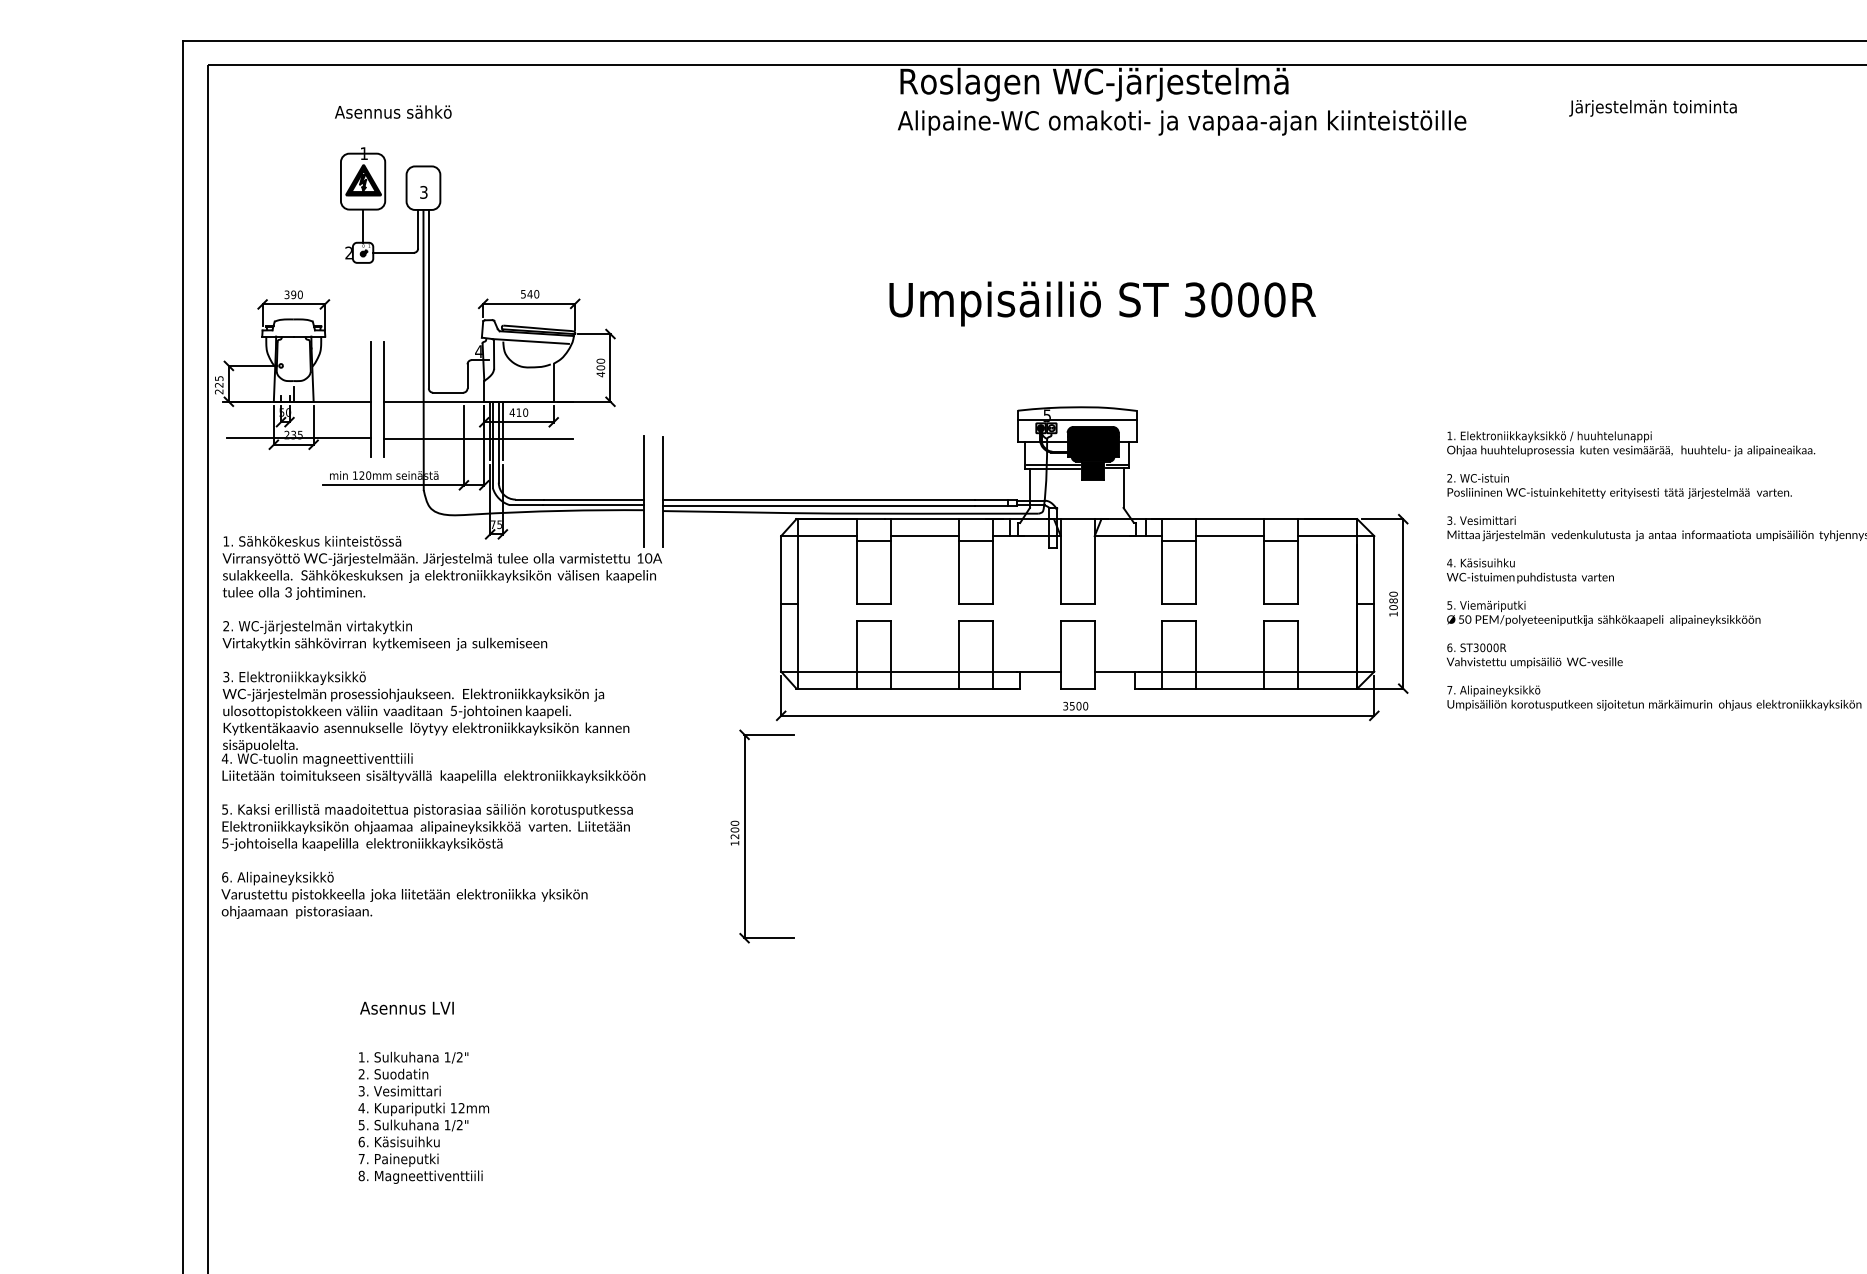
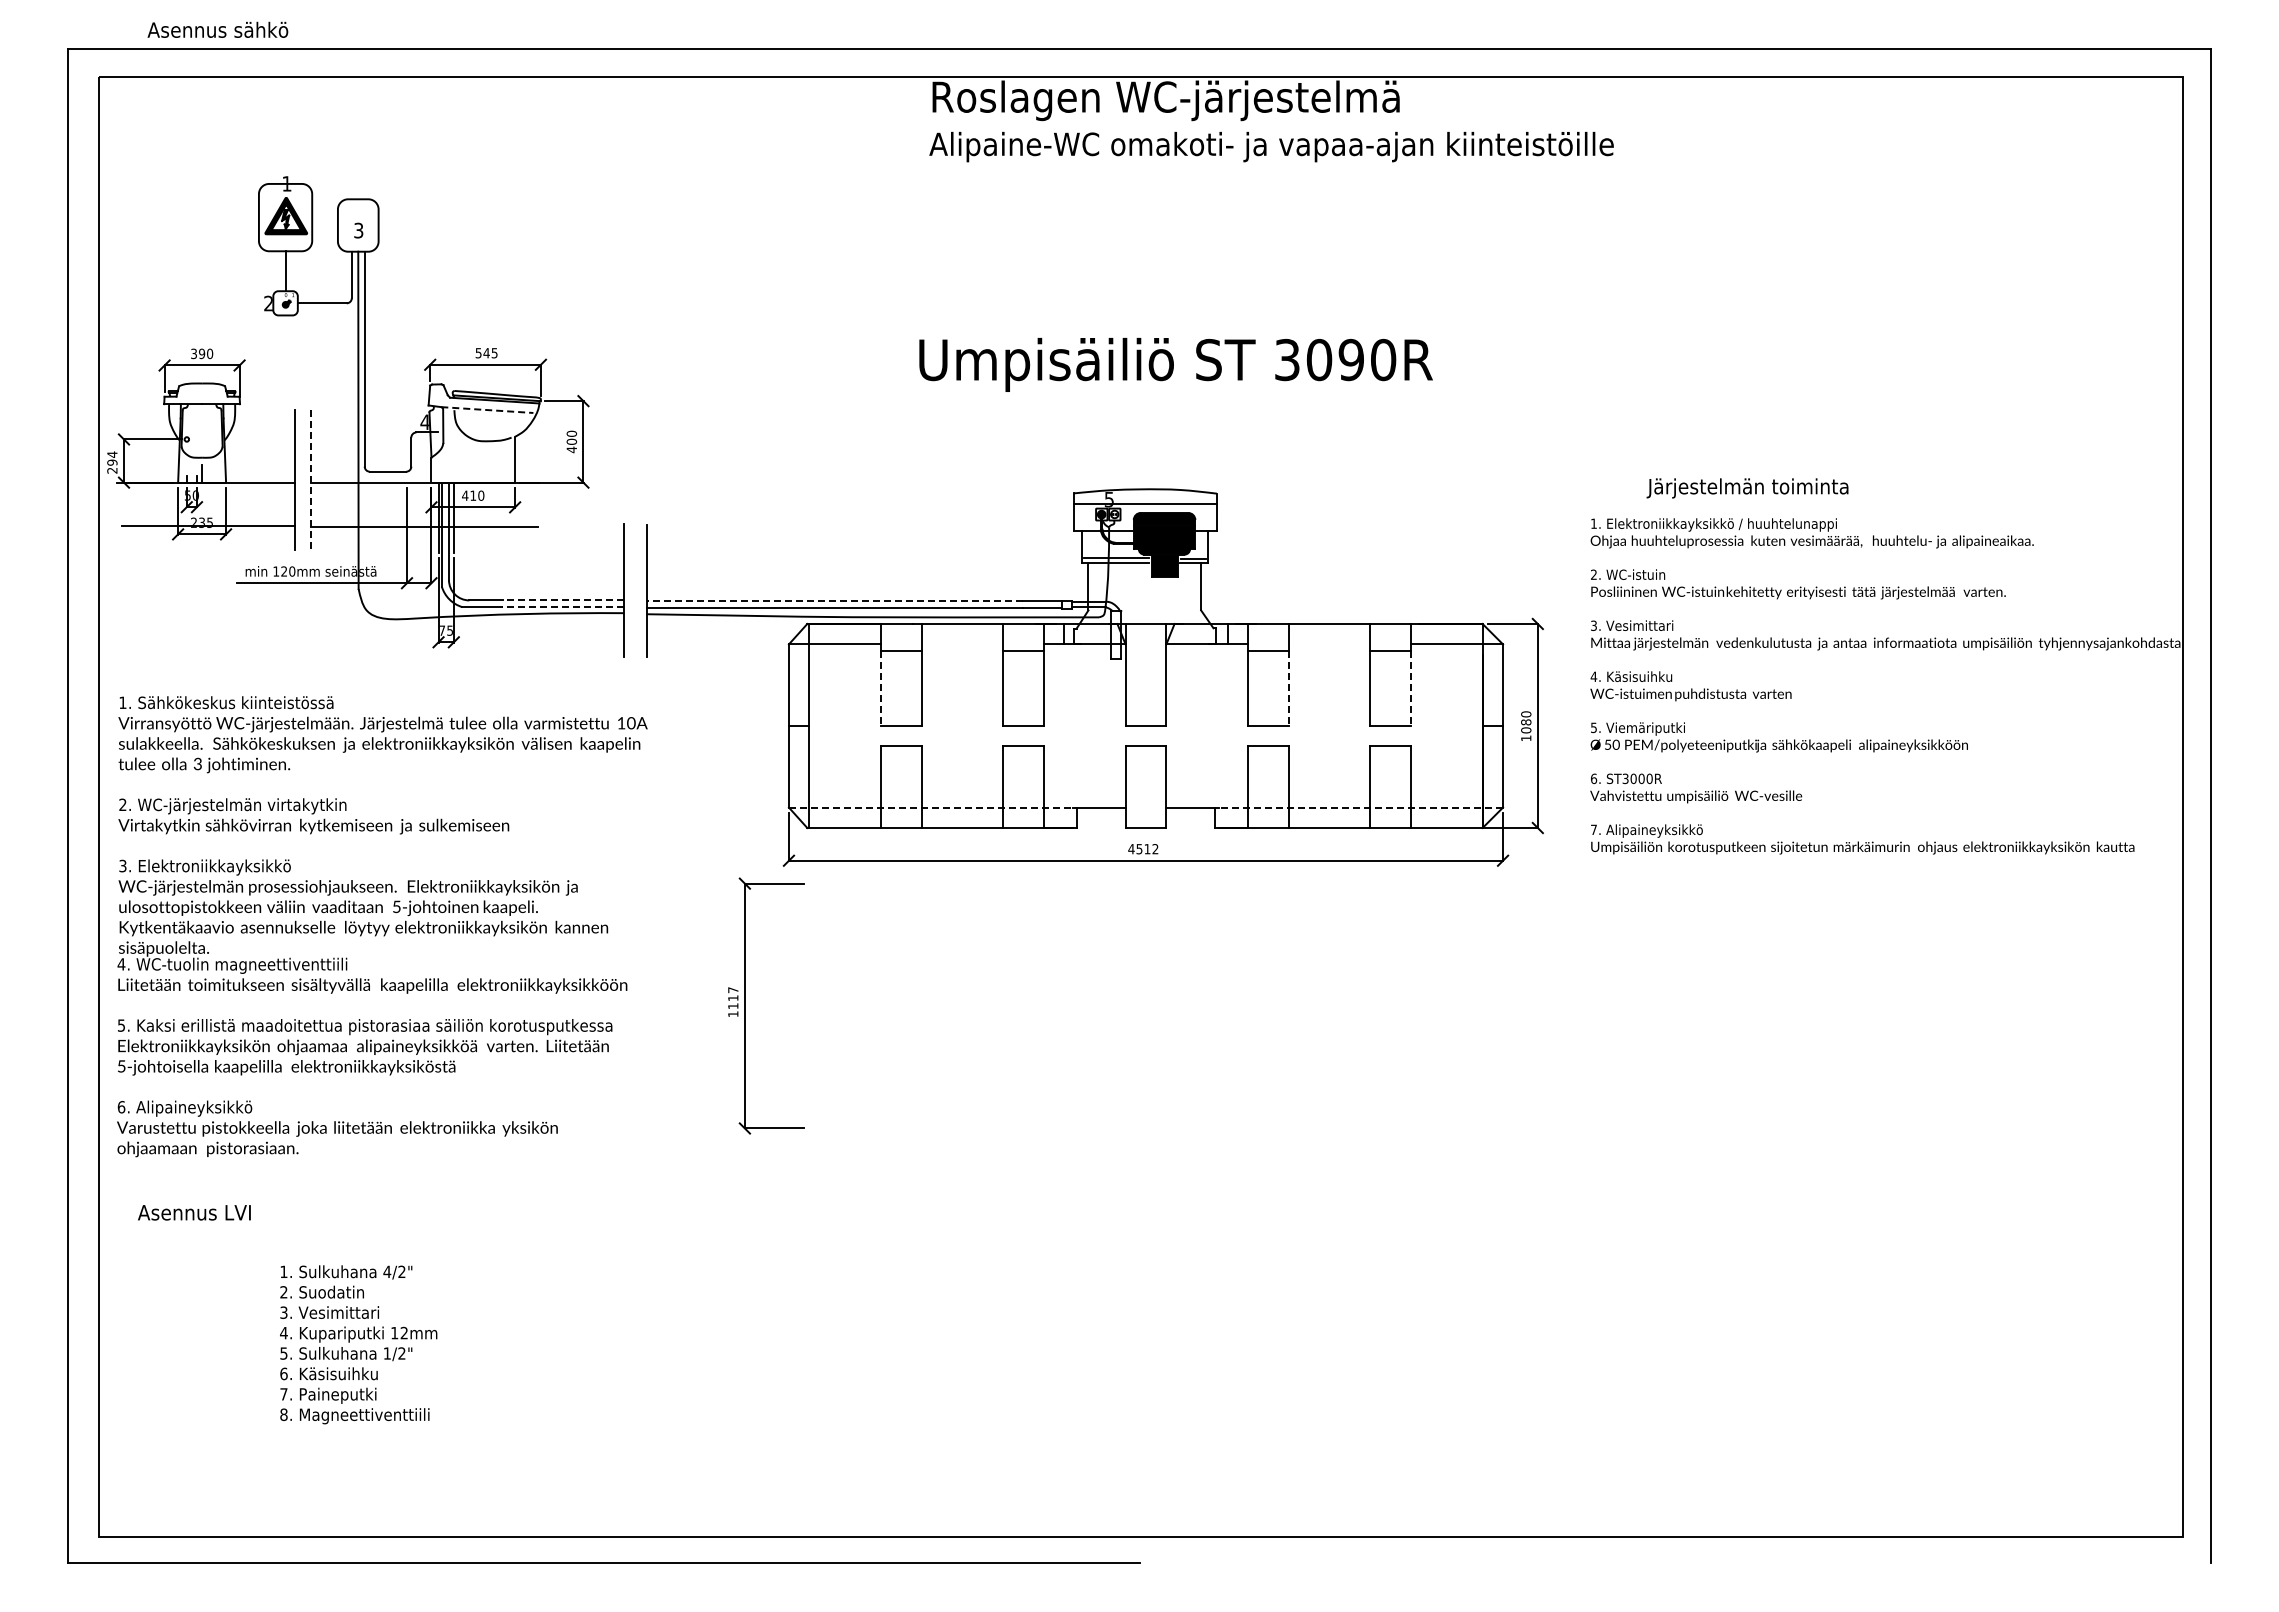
text: (1652, 108) -> (1747, 488), moved
text: (392, 111) -> (217, 29), moved
text: (536, 294) -> (494, 353), 540 -> 545
text: (1248, 300) -> (1351, 360), 3000R -> 3090R
line: (530, 341) -> (487, 410), solid -> dashed
text: (219, 381) -> (112, 458), 225 -> 294
line: (384, 399) -> (311, 480), solid -> dashed
line: (593, 499) -> (563, 600), solid -> dashed
line: (819, 500) -> (834, 601), solid -> dashed
line: (593, 505) -> (562, 607), solid -> dashed
line: (925, 536) -> (962, 644), removed
line: (1230, 536) -> (1329, 644), removed
line: (857, 572) -> (880, 688), solid -> dashed
line: (1196, 572) -> (1288, 688), solid -> dashed
line: (1298, 572) -> (1411, 688), solid -> dashed
line: (898, 671) -> (930, 807), solid -> dashed
line: (1256, 671) -> (1361, 807), solid -> dashed
text: (1075, 706) -> (1143, 849), 3500 -> 4512
text: (441, 727) -> (382, 926), moved
text: (735, 830) -> (733, 998), 1200 -> 1117
text: (407, 1007) -> (194, 1212), moved
text: (447, 1057) -> (387, 1271), 1/2" -> 4/2"

